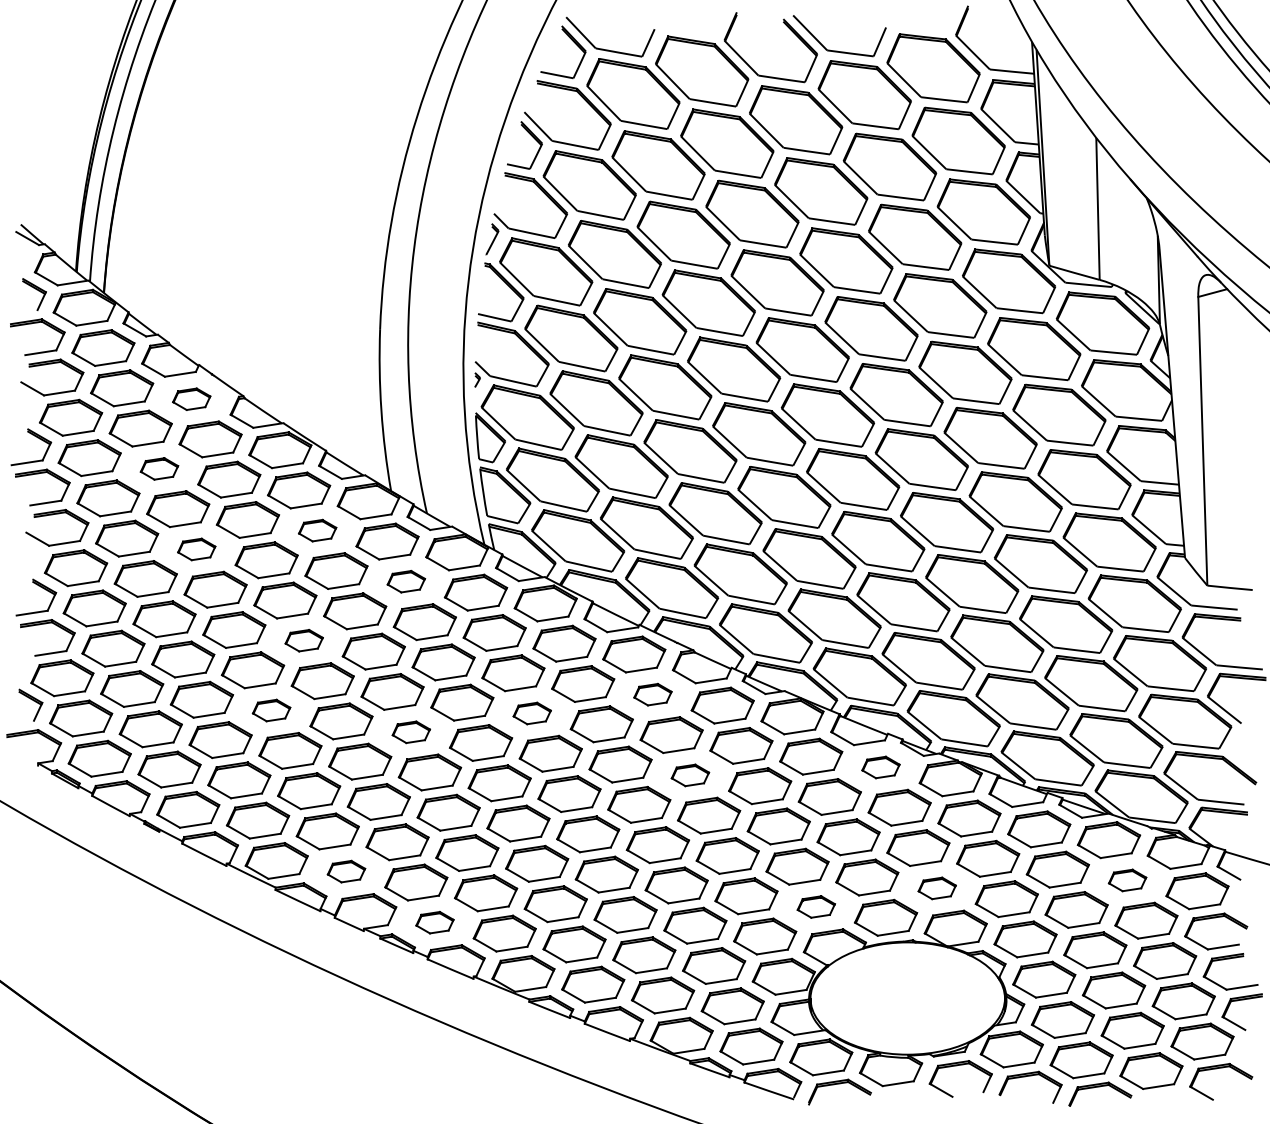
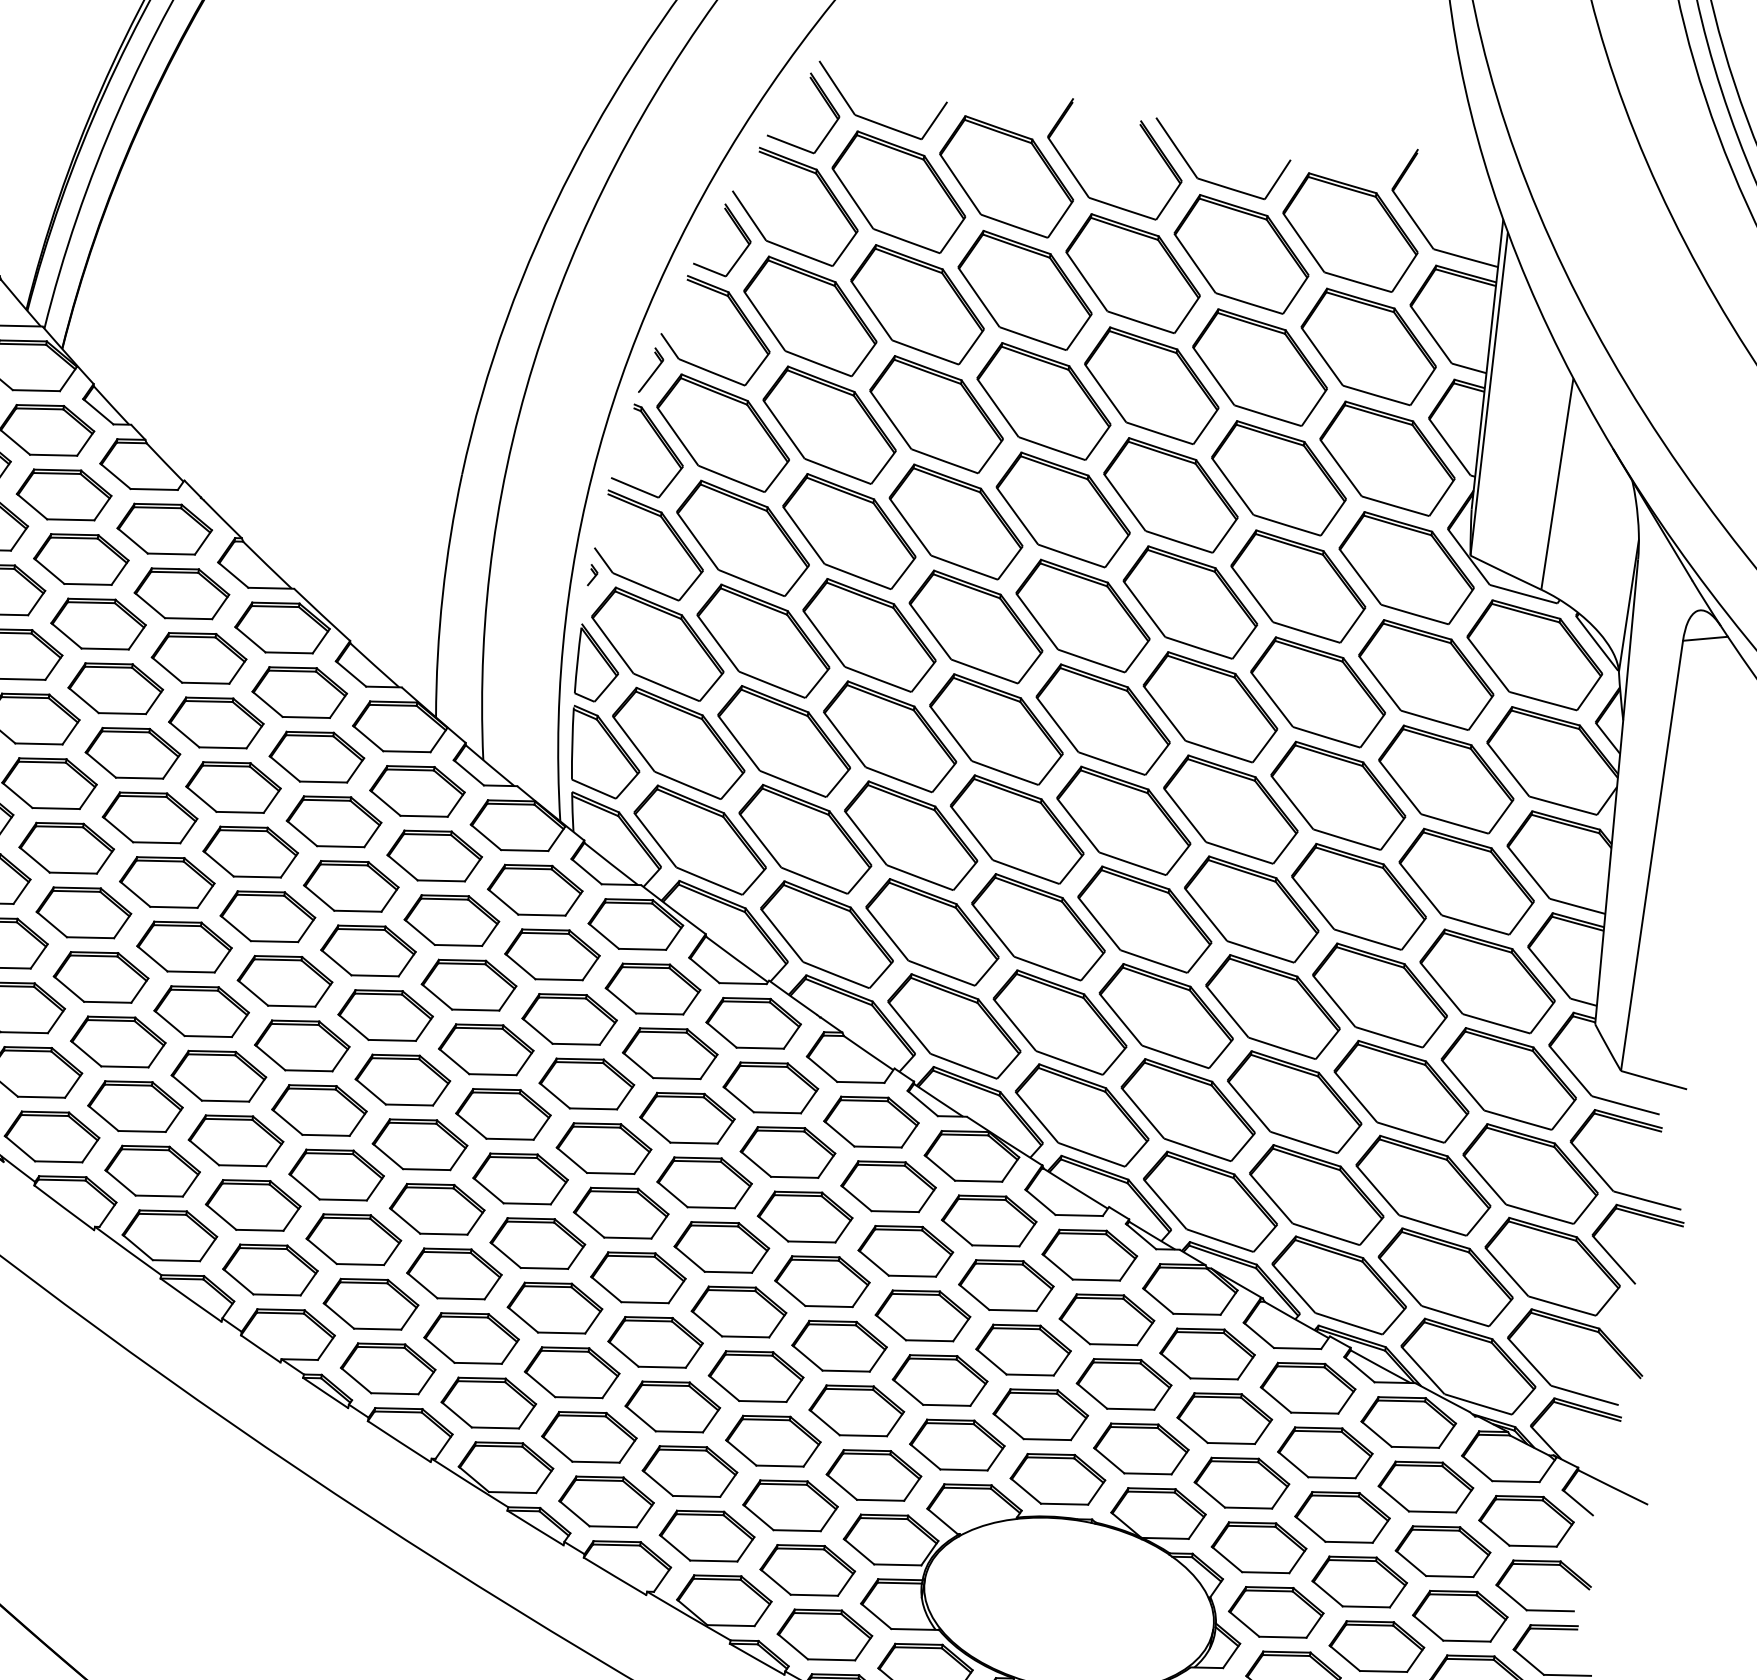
part: (191, 399) -> (164, 529), size x1.67
part: (159, 468) -> (98, 623), size x1.67
part: (317, 530) -> (316, 756), size x1.67
part: (196, 549) -> (132, 753), size x1.67
part: (406, 581) -> (435, 855), size x1.67
part: (304, 640) -> (268, 916), size x1.67
part: (652, 694) -> (770, 1087), size x1.67
part: (271, 710) -> (201, 1011), size x1.67
part: (532, 713) -> (587, 1084), size x1.67
part: (411, 732) -> (403, 1080), size x1.67
part: (880, 767) -> (1089, 1255), size x1.67
part: (690, 775) -> (805, 1217), size x1.67
part: (346, 871) -> (270, 1269), size x1.67
part: (1127, 880) -> (1425, 1487), size x1.67
part: (937, 888) -> (1141, 1449), size x1.67
part: (816, 906) -> (957, 1444), size x1.67
part: (434, 922) -> (387, 1368), size x1.67

